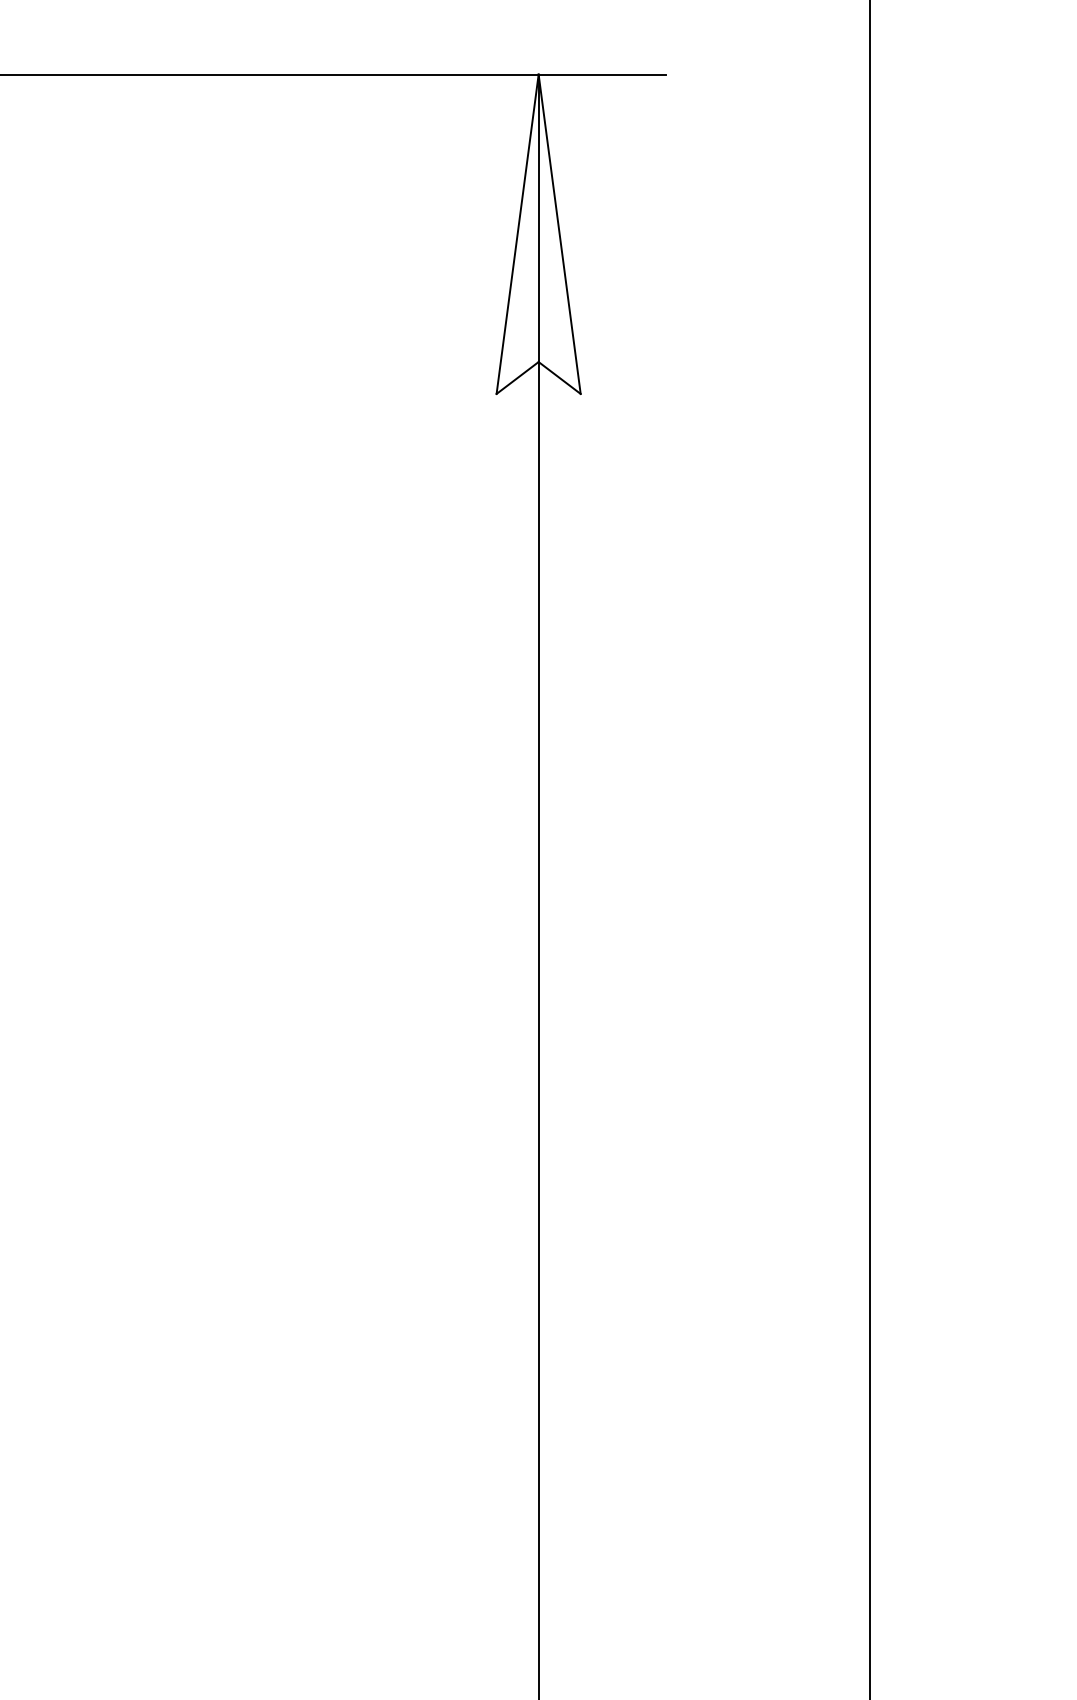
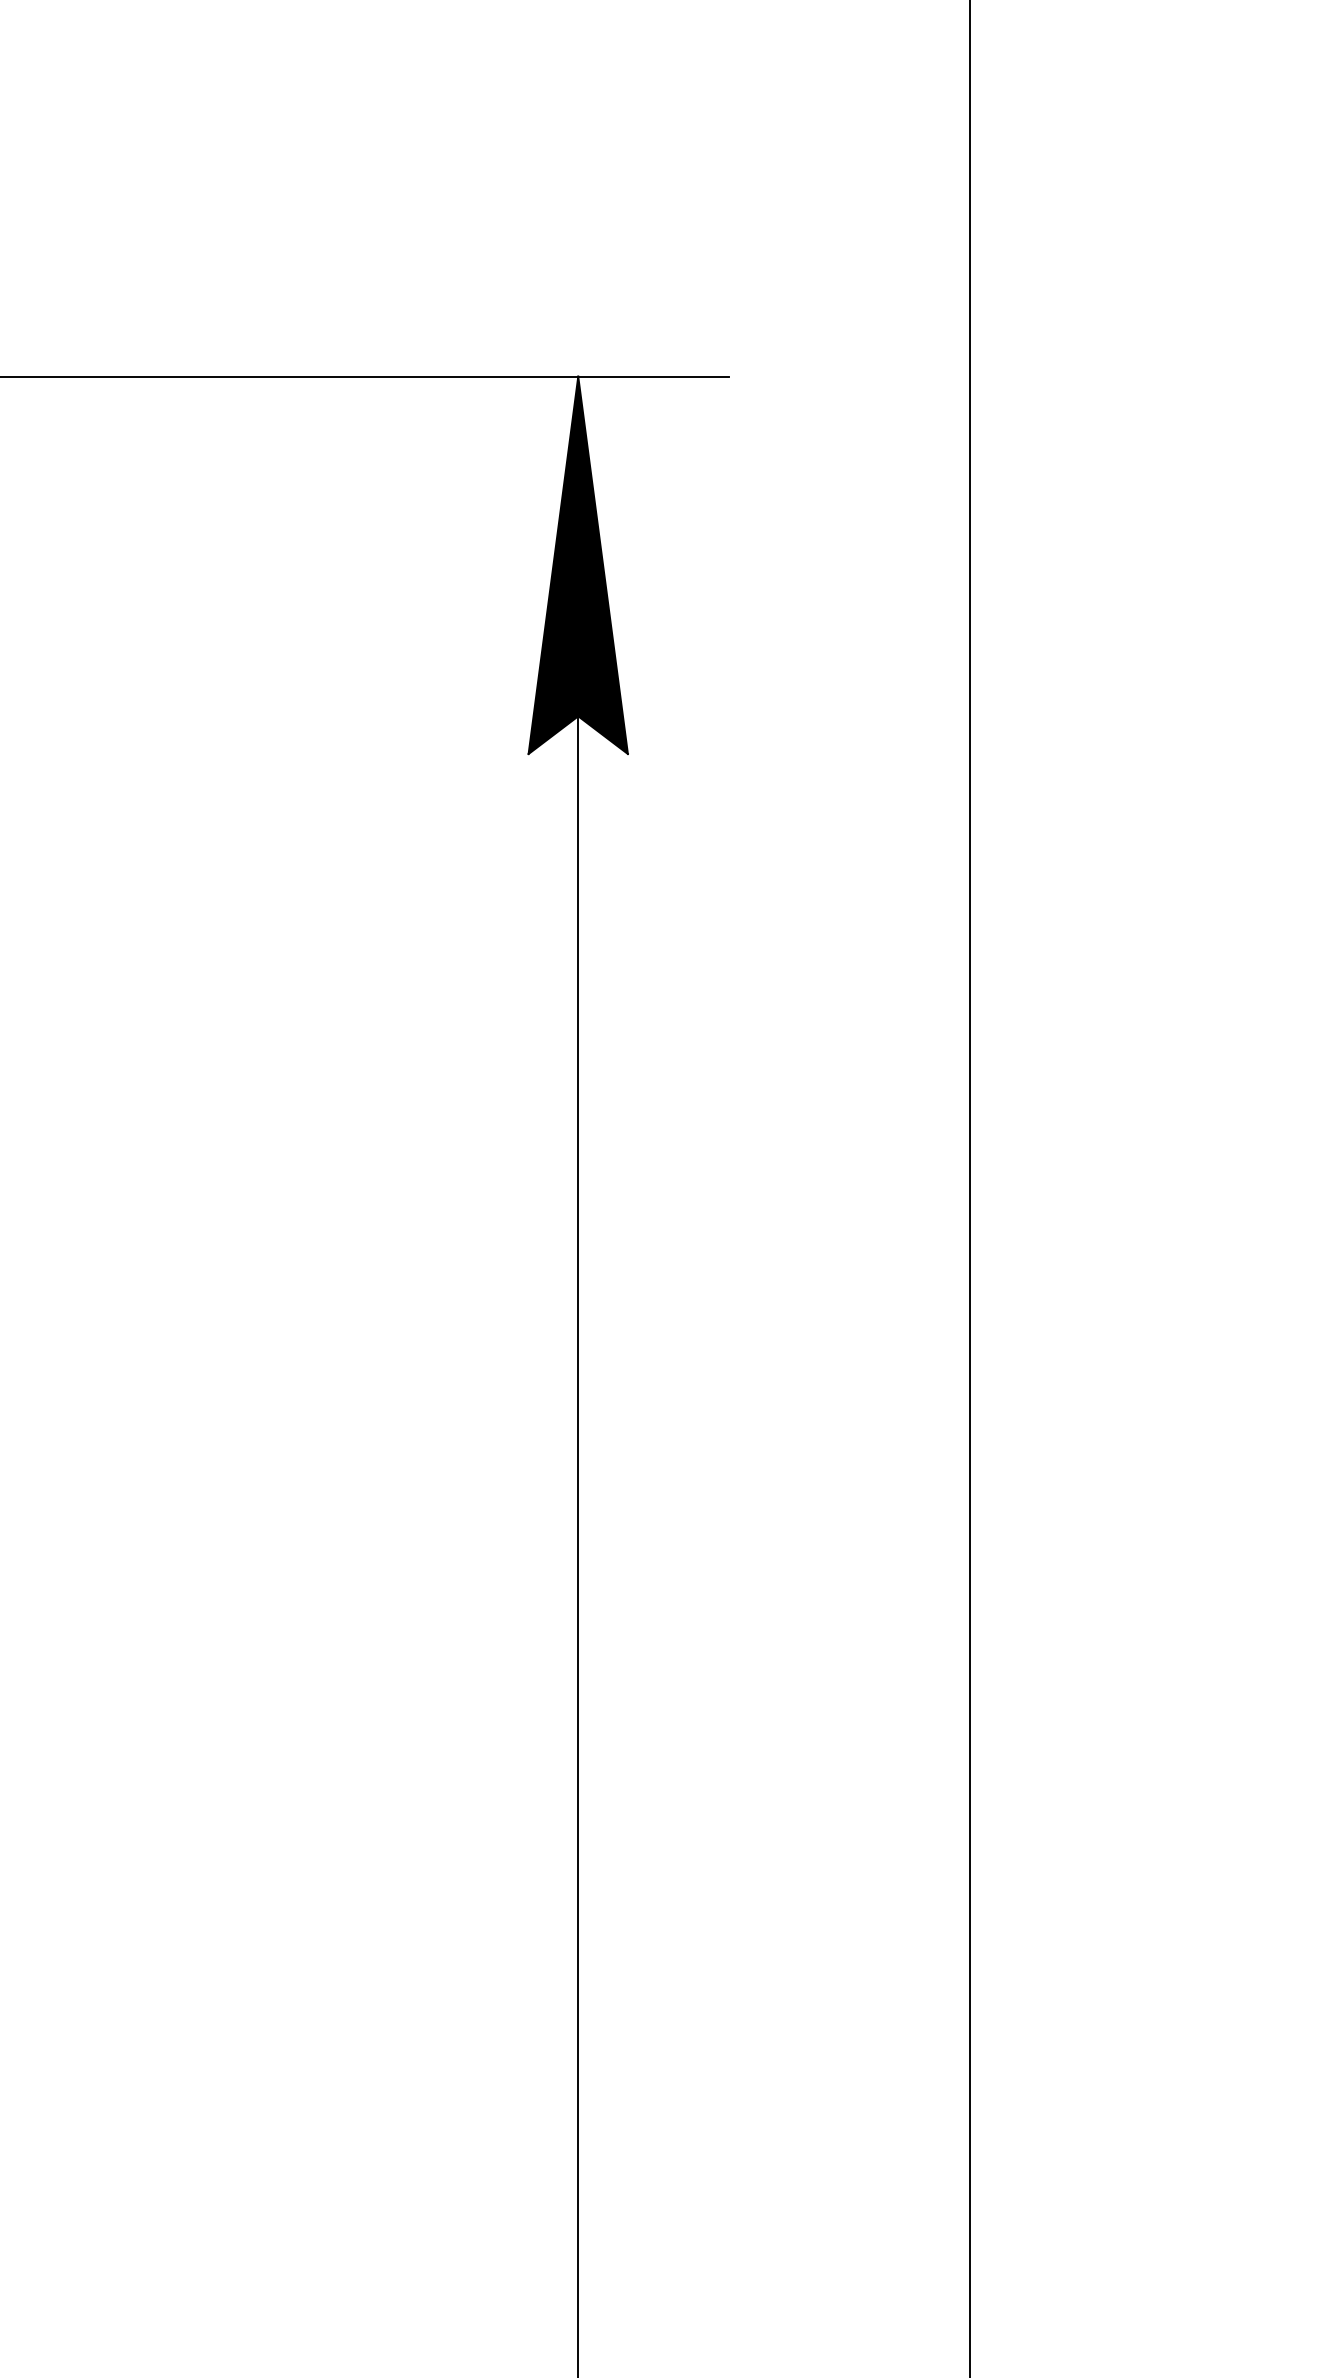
fill: (538, 234) -> (577, 565), added

